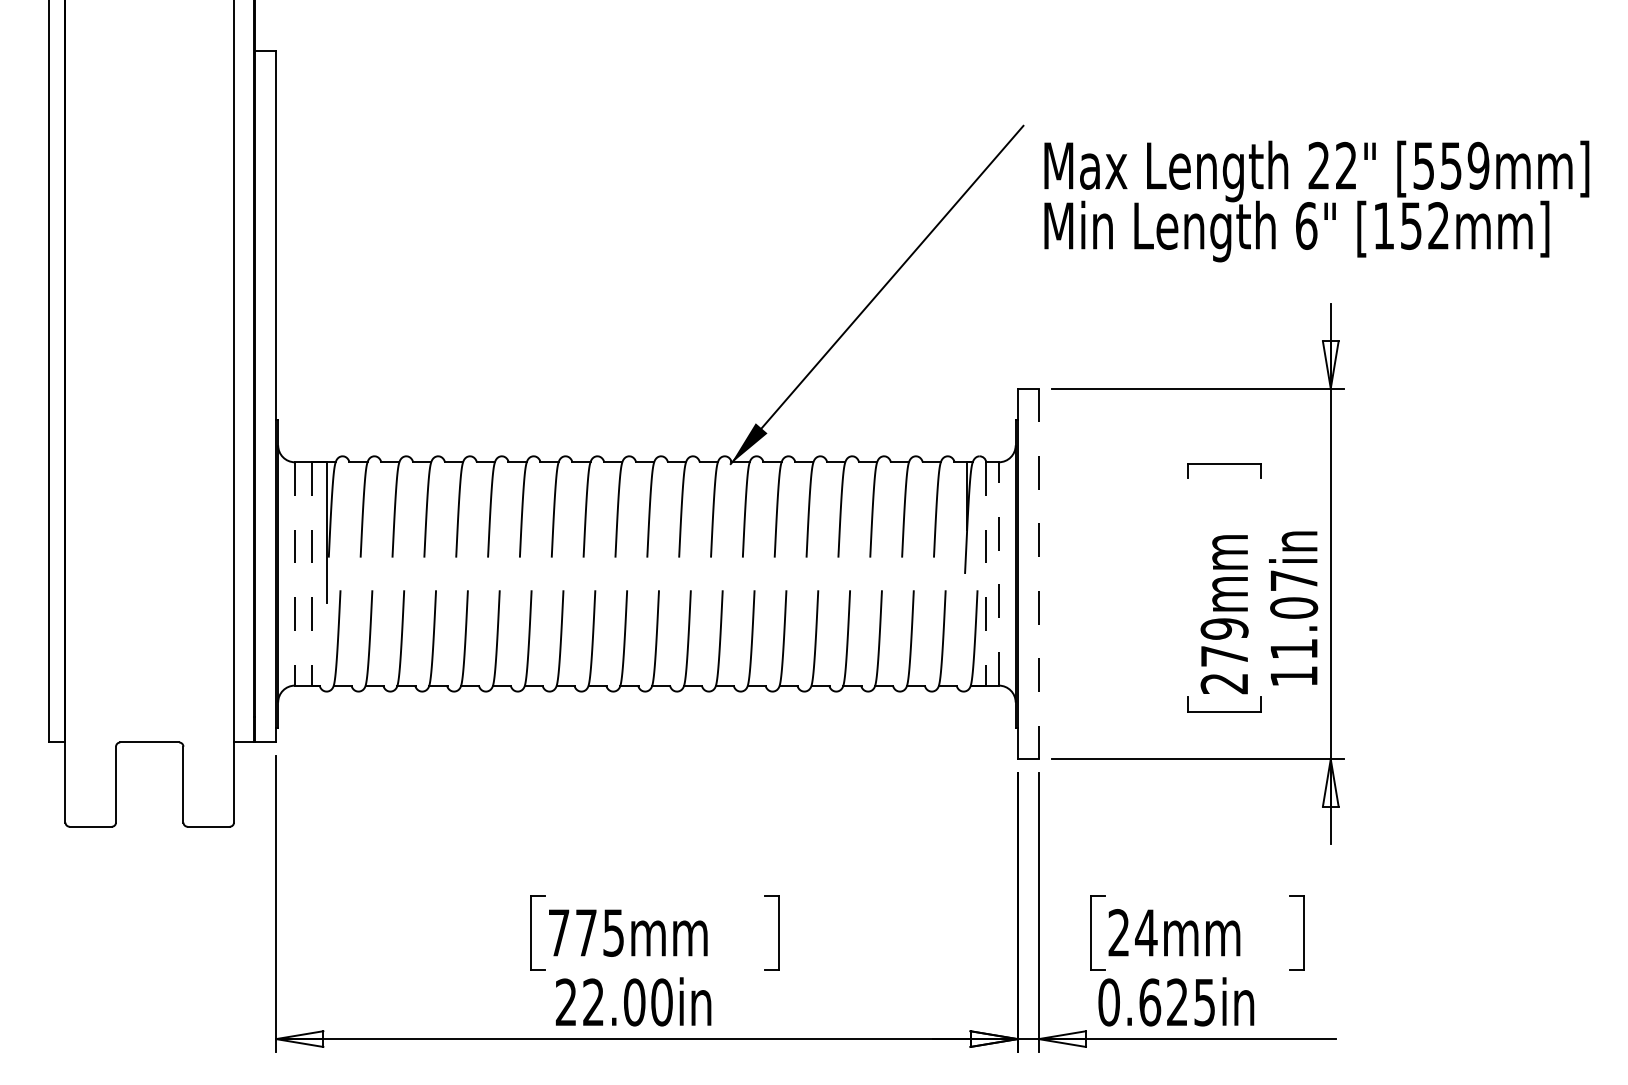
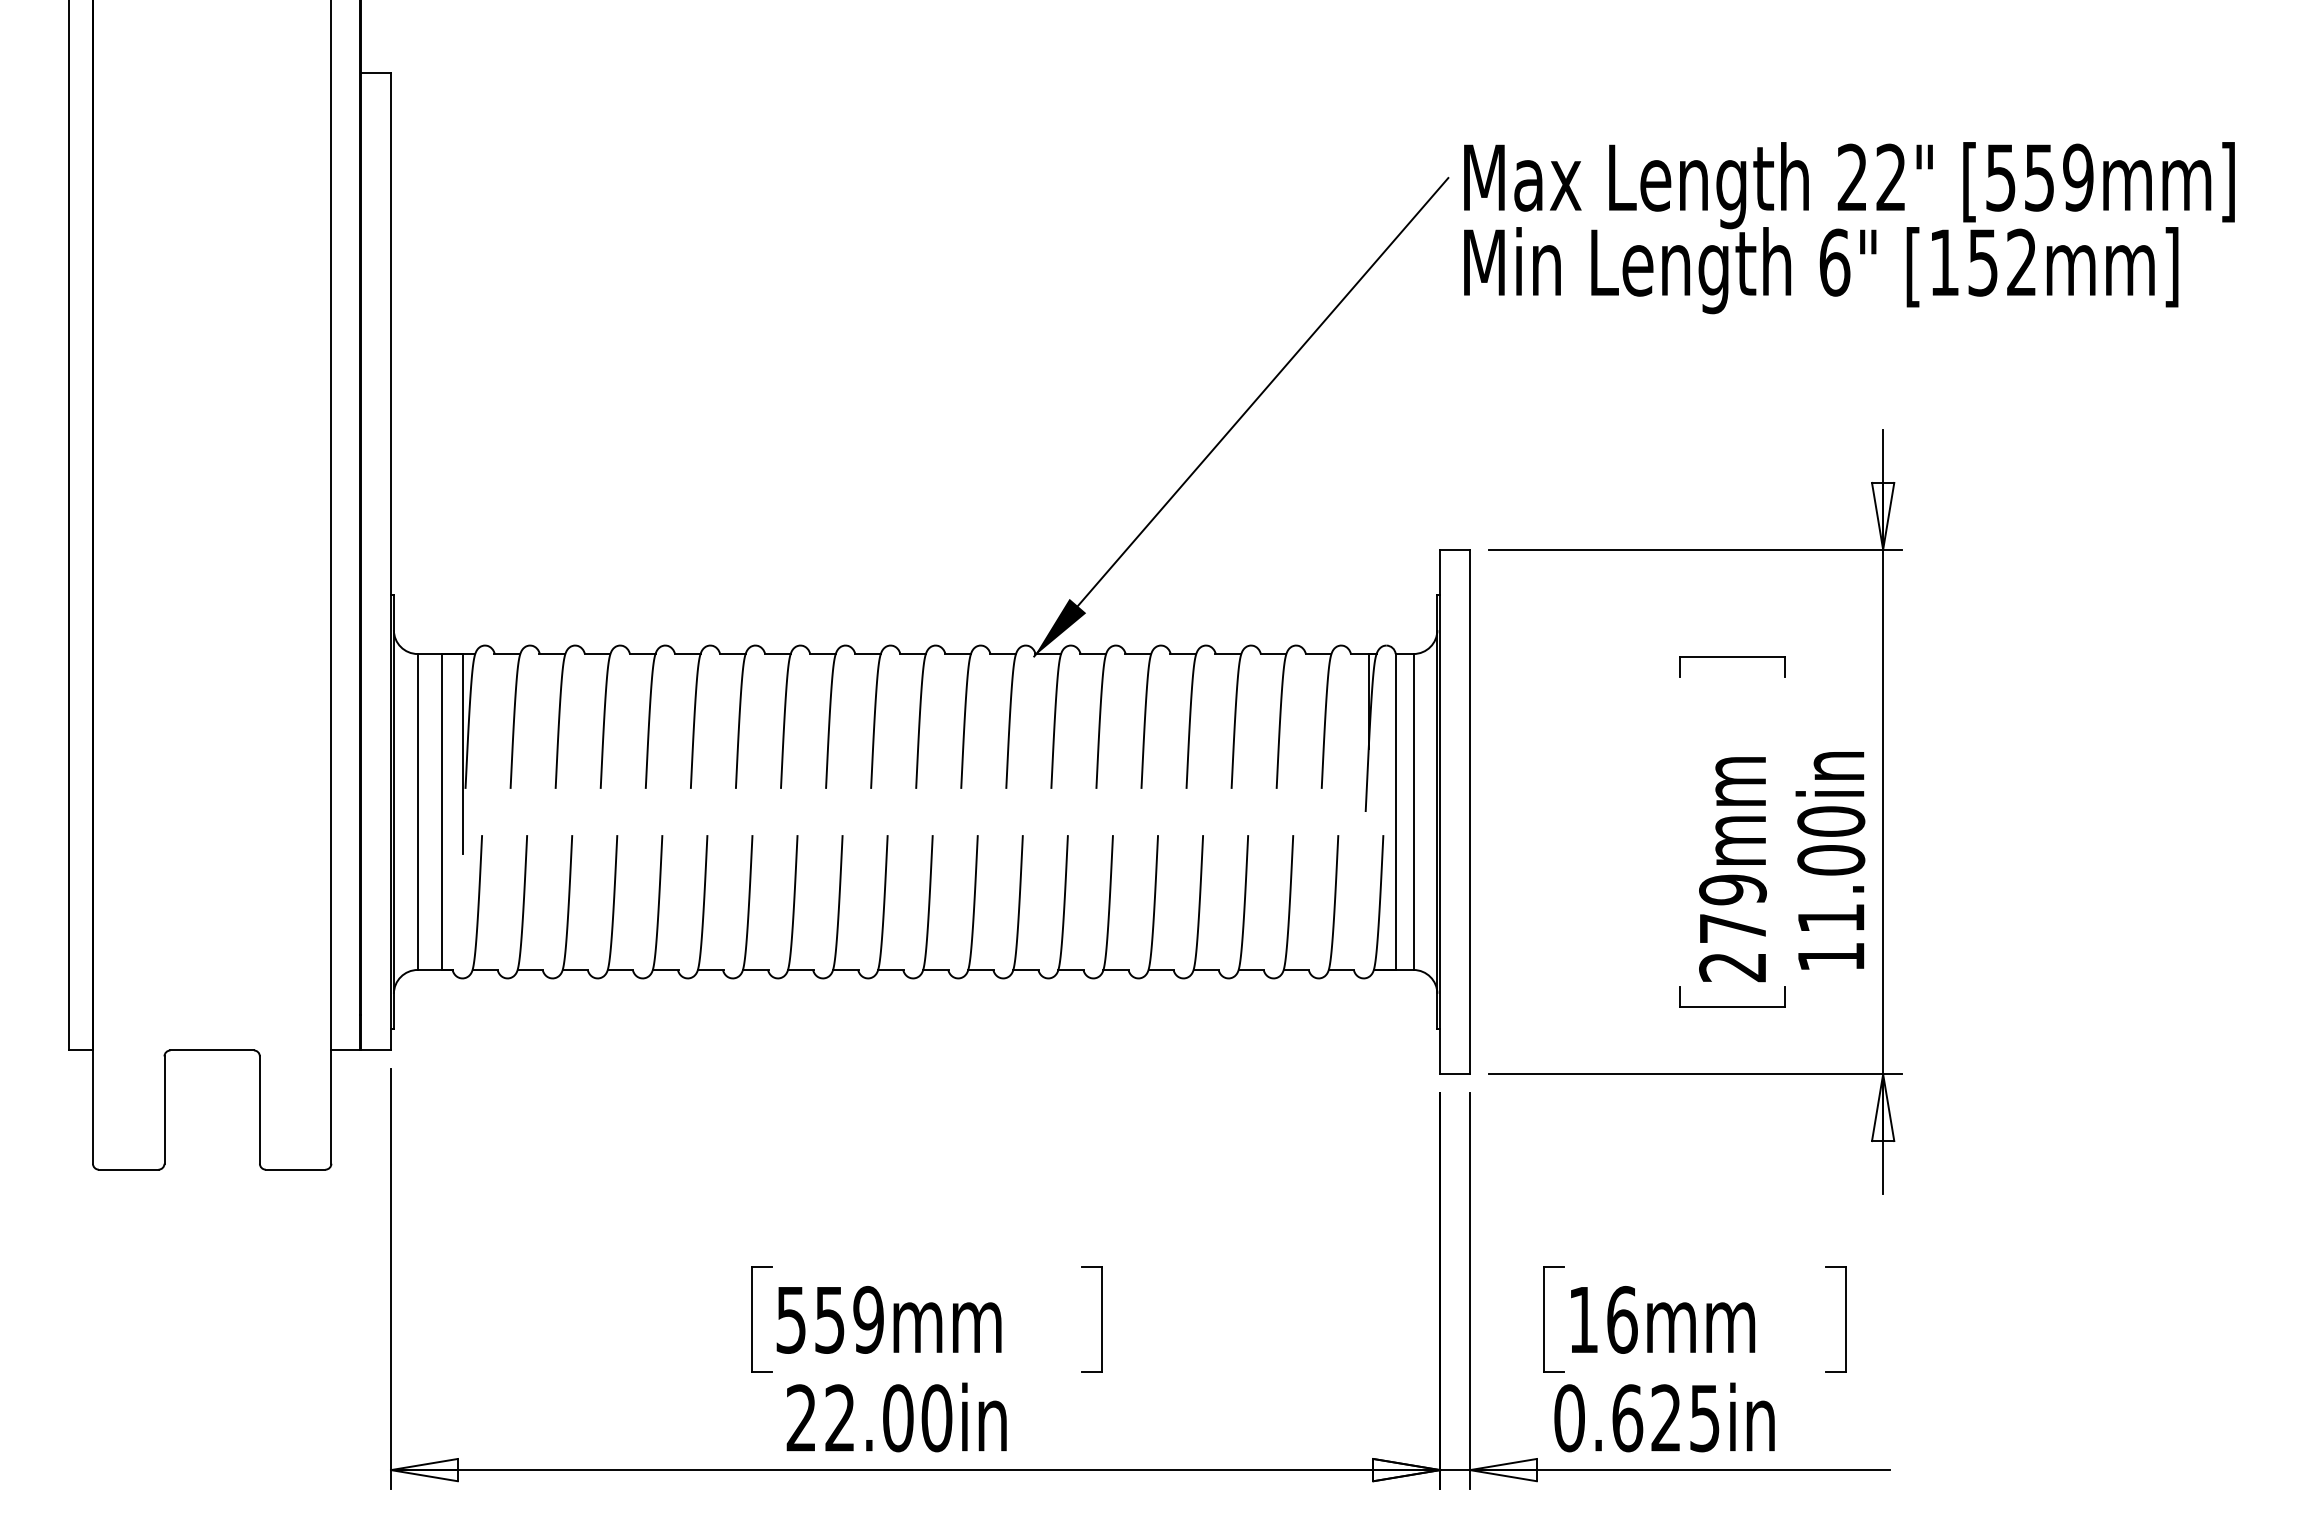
text: (1316, 201) -> (1849, 228), moved
line: (294, 574) -> (417, 812), dashed -> solid
line: (311, 574) -> (441, 812), dashed -> solid
line: (986, 574) -> (1395, 812), dashed -> solid
line: (998, 574) -> (1413, 812), dashed -> solid
line: (1039, 574) -> (1470, 812), dashed -> solid
text: (1294, 580) -> (1831, 821), 11.07in -> 11.00in
text: (586, 932) -> (829, 1319), 775mm -> 559mm
text: (1133, 932) -> (1603, 1319), 24mm -> 16mm

